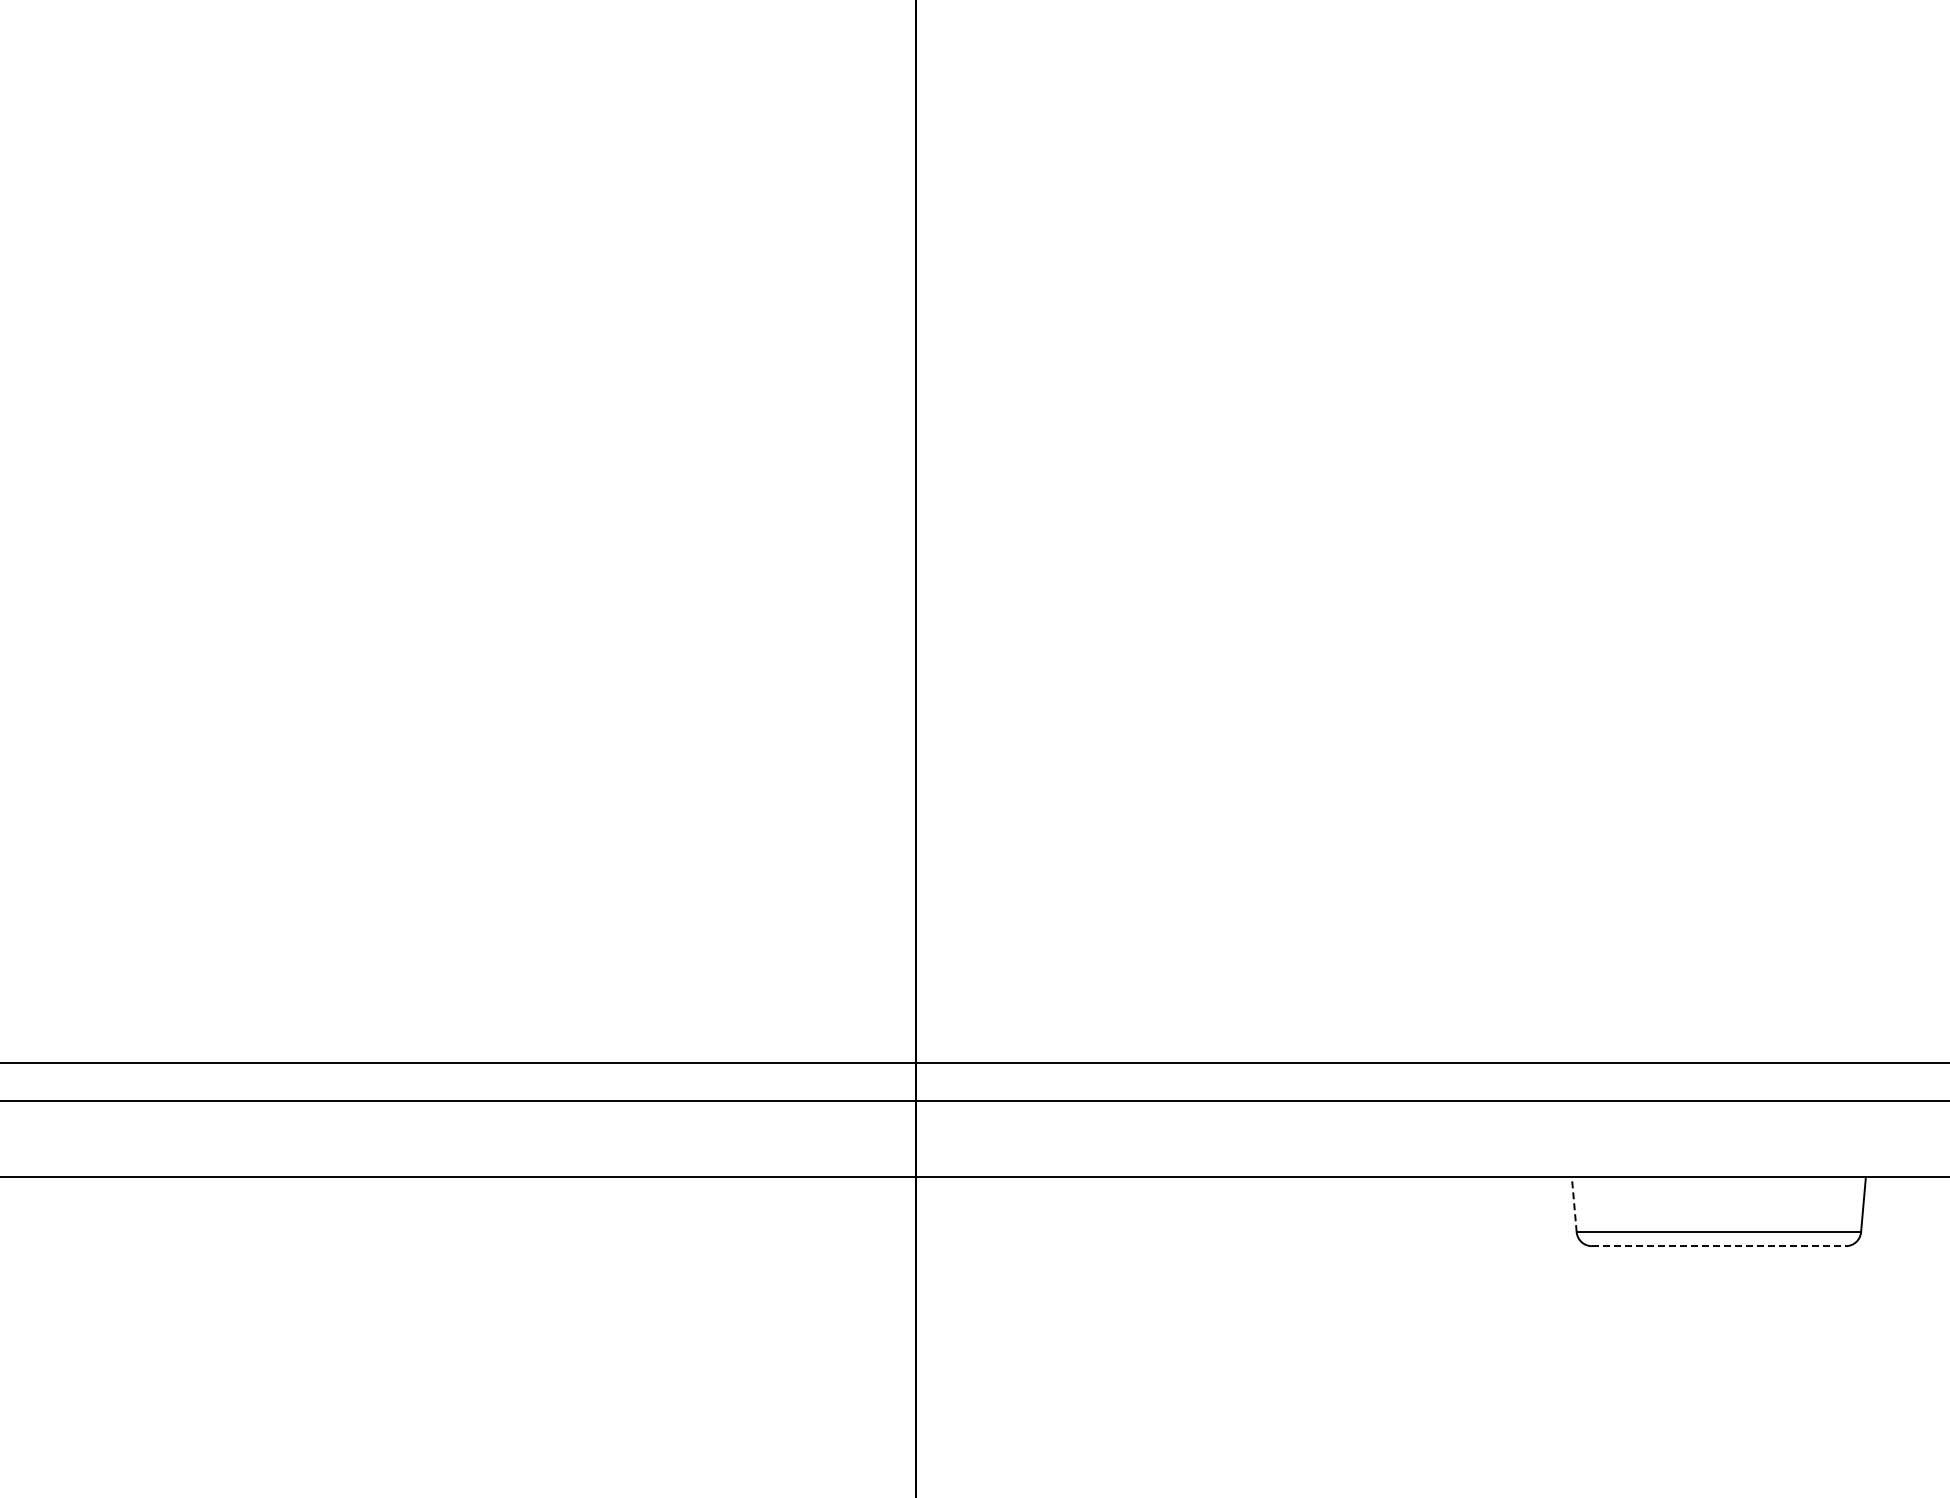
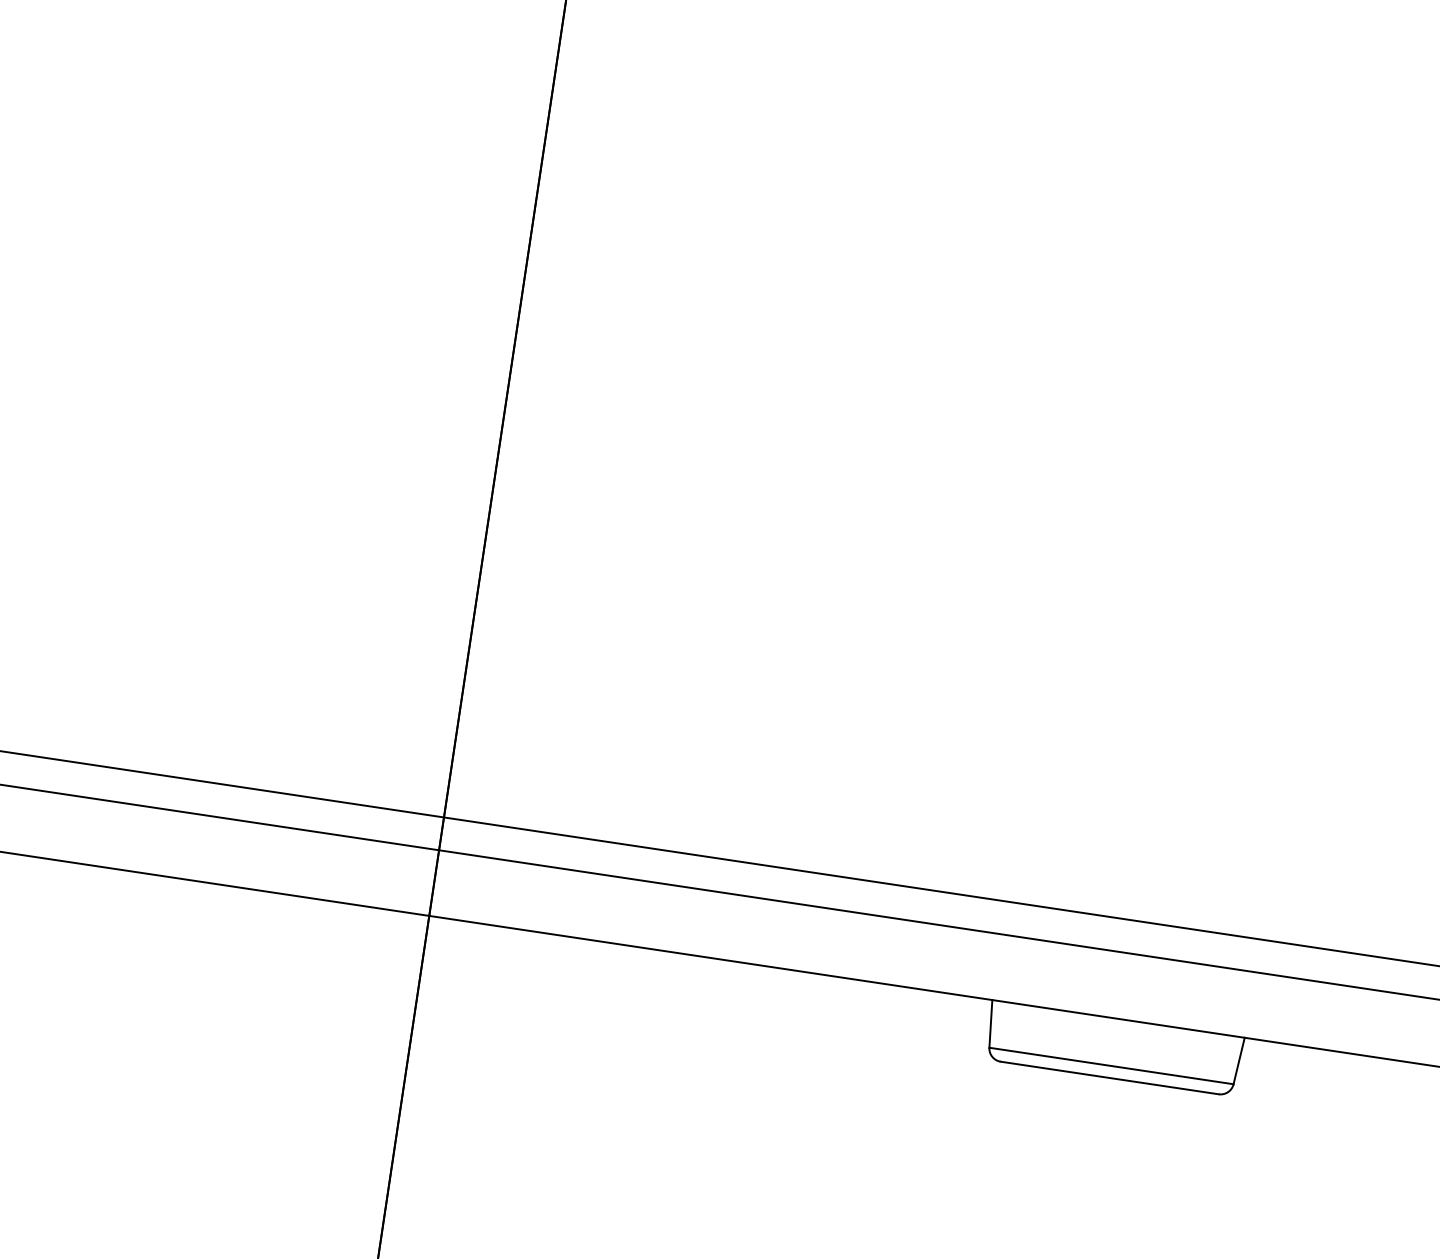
line: (1574, 1204) -> (991, 1023), dashed -> solid
line: (1718, 1246) -> (1109, 1078), dashed -> solid

